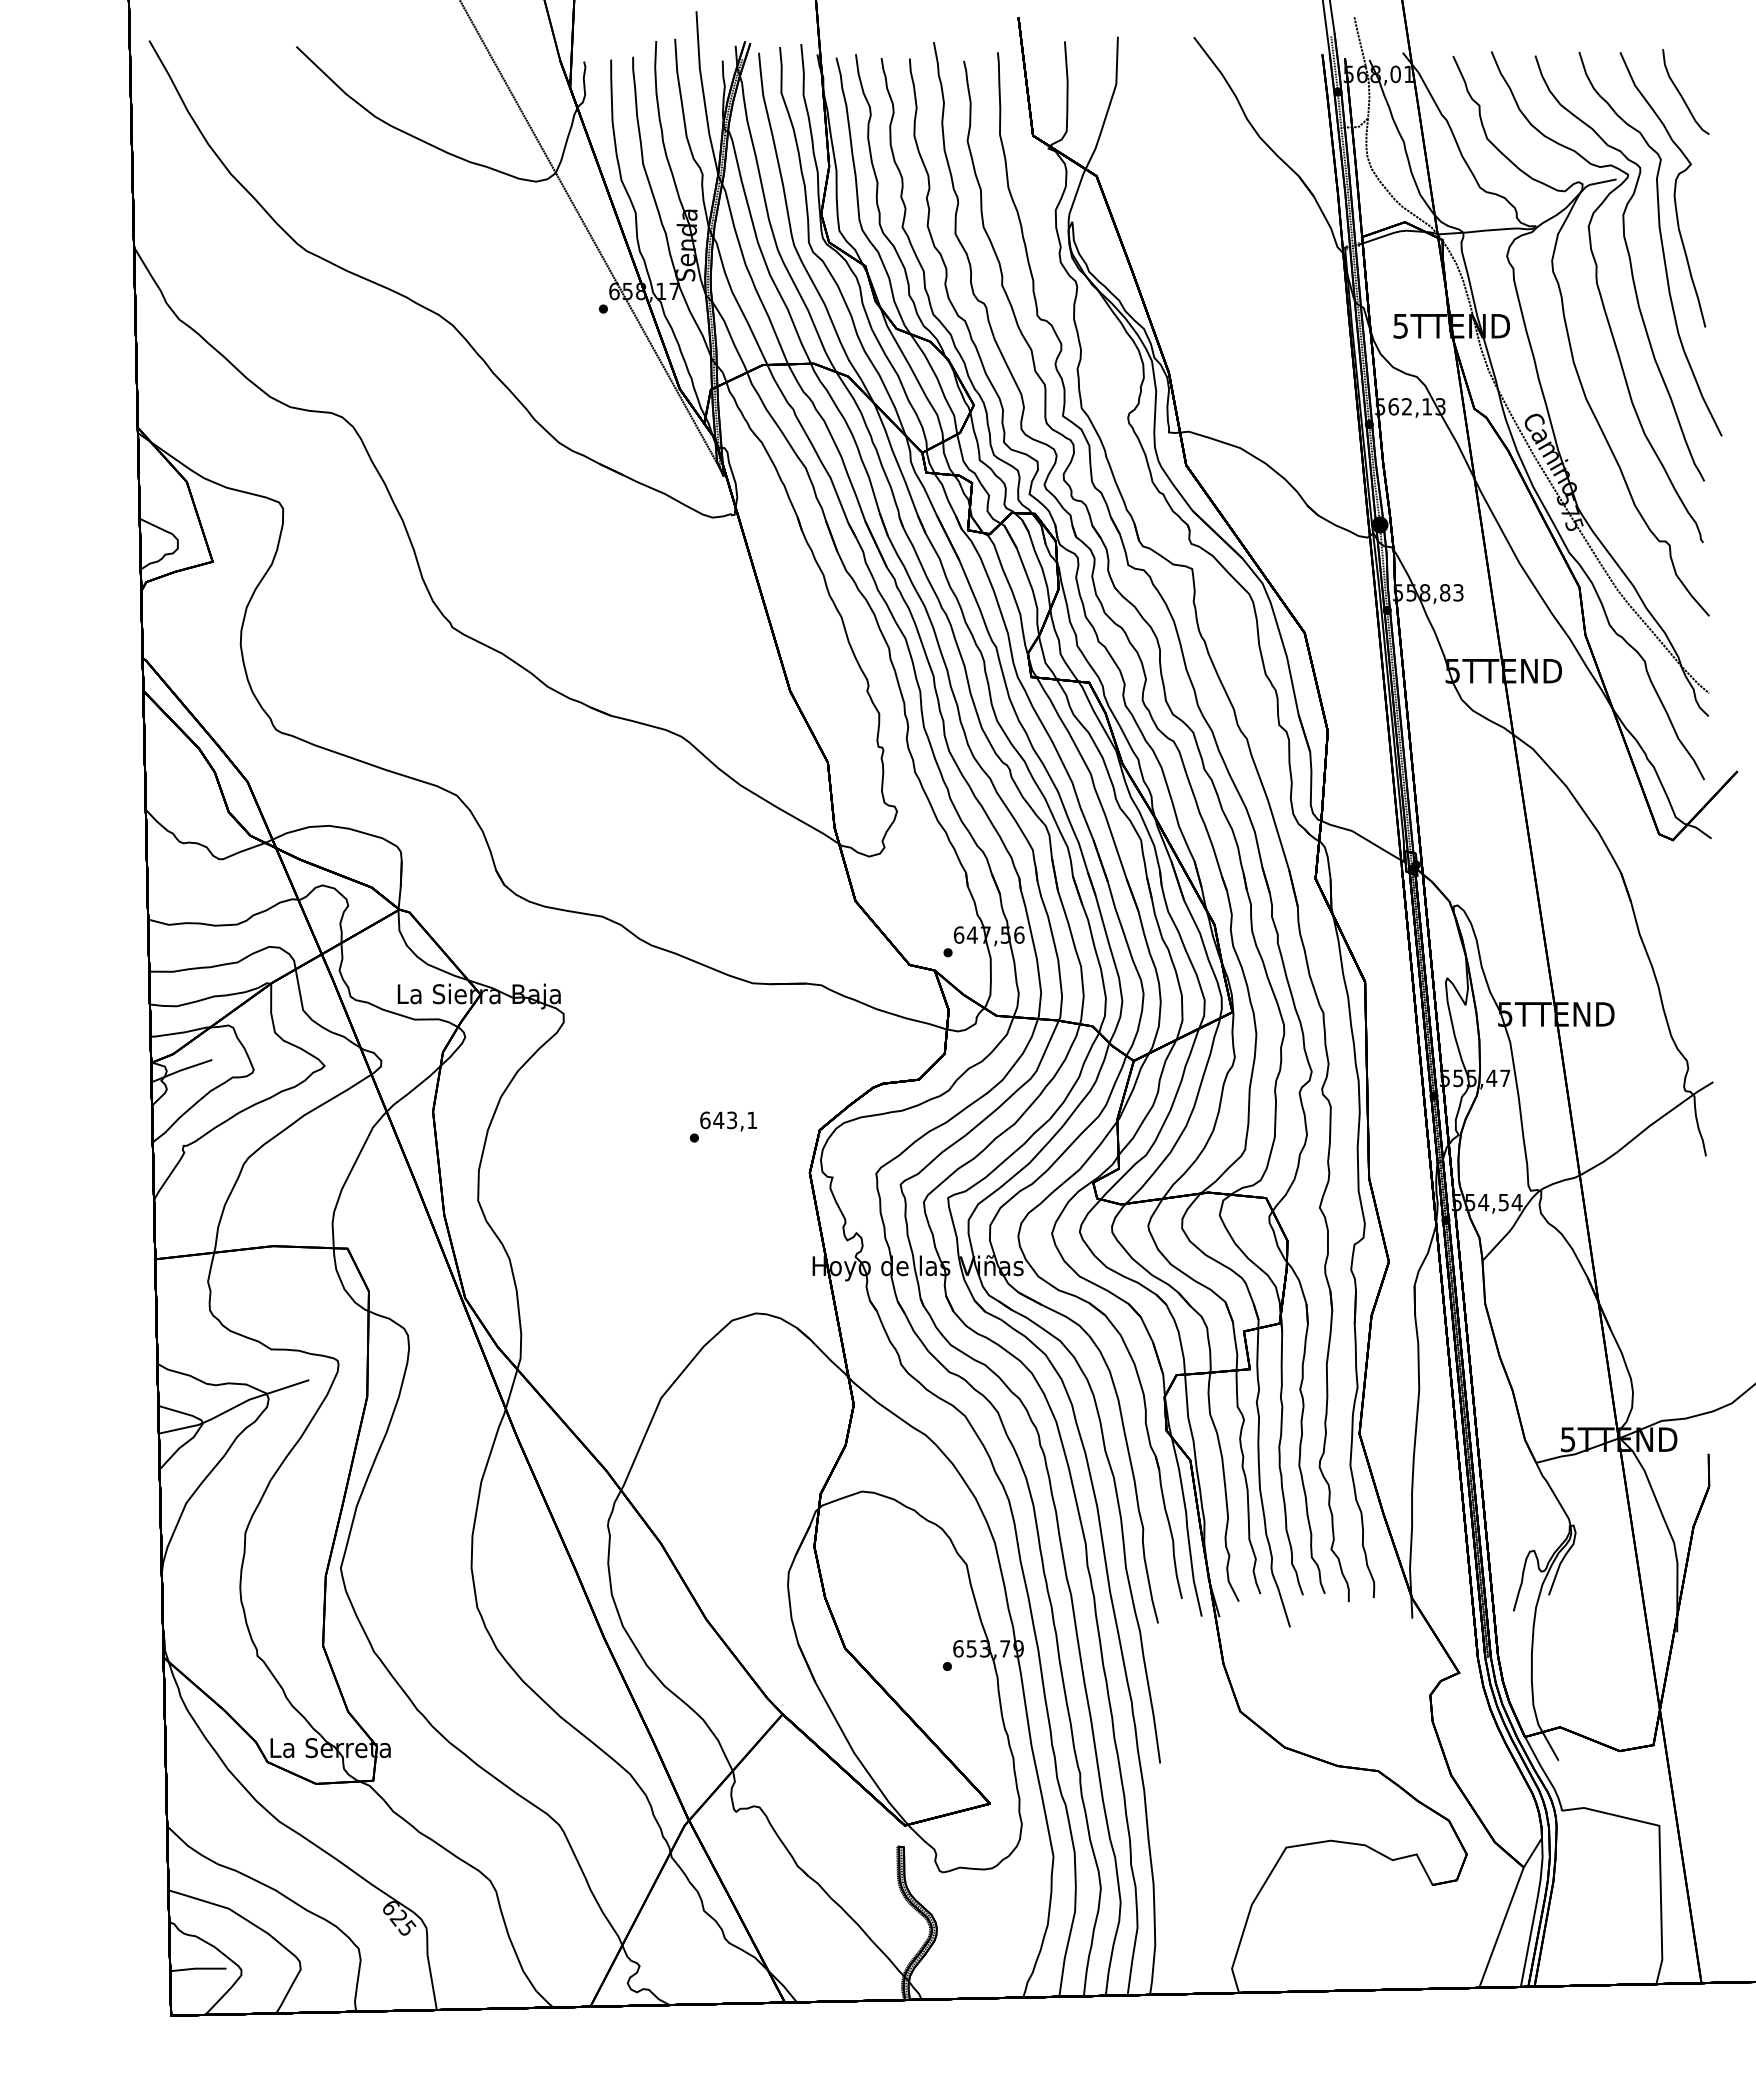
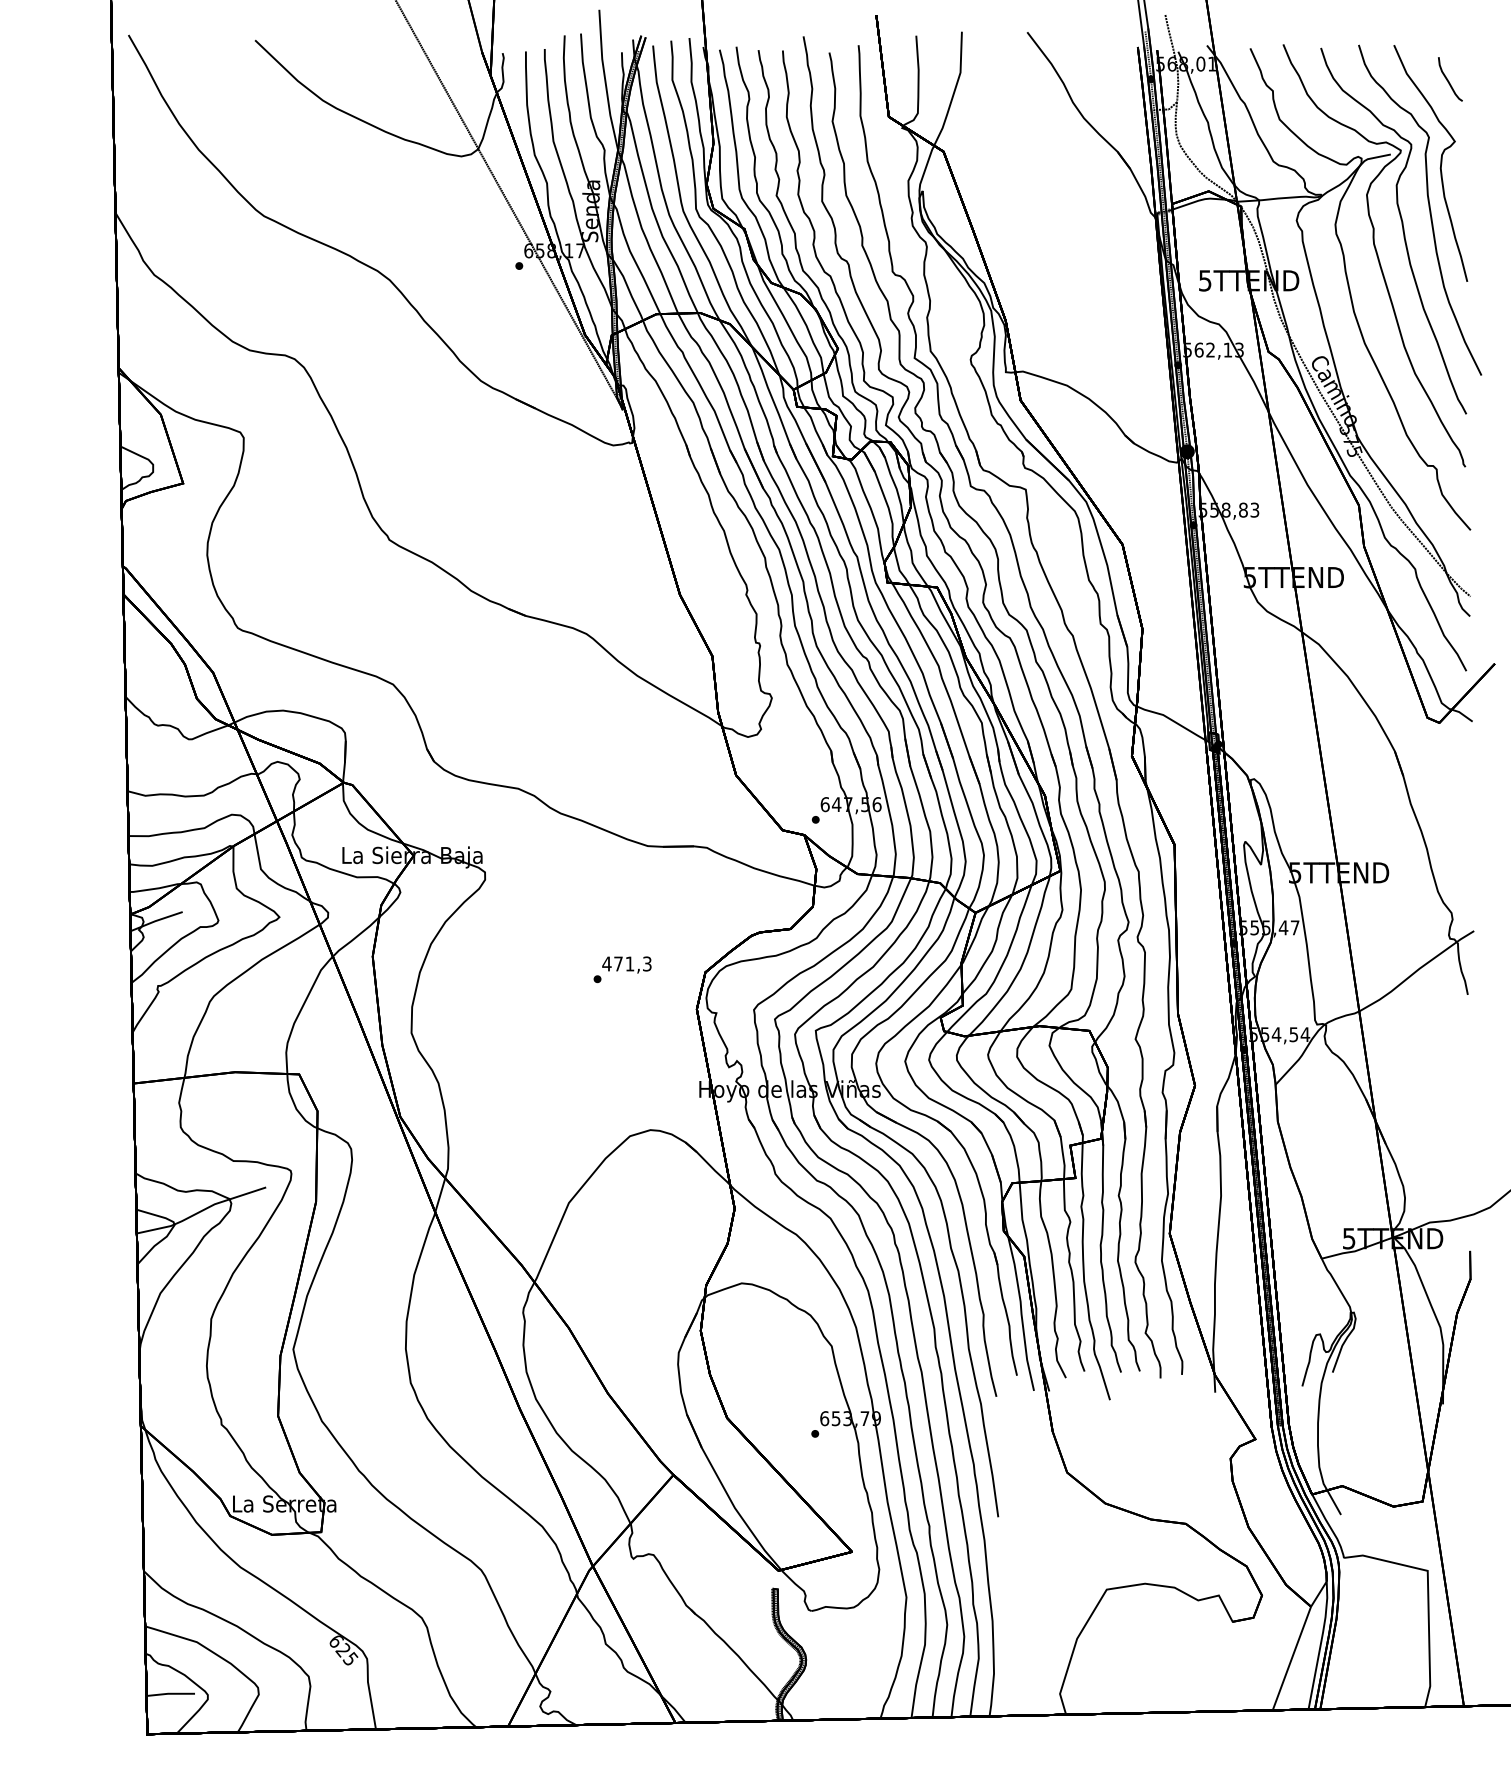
part: (1685, 91) -> (1450, 78), size x0.6
text: (728, 1120) -> (626, 964), 643,1 -> 471,3

